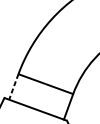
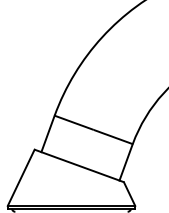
line: (13, 87) -> (47, 134), dashed -> solid

